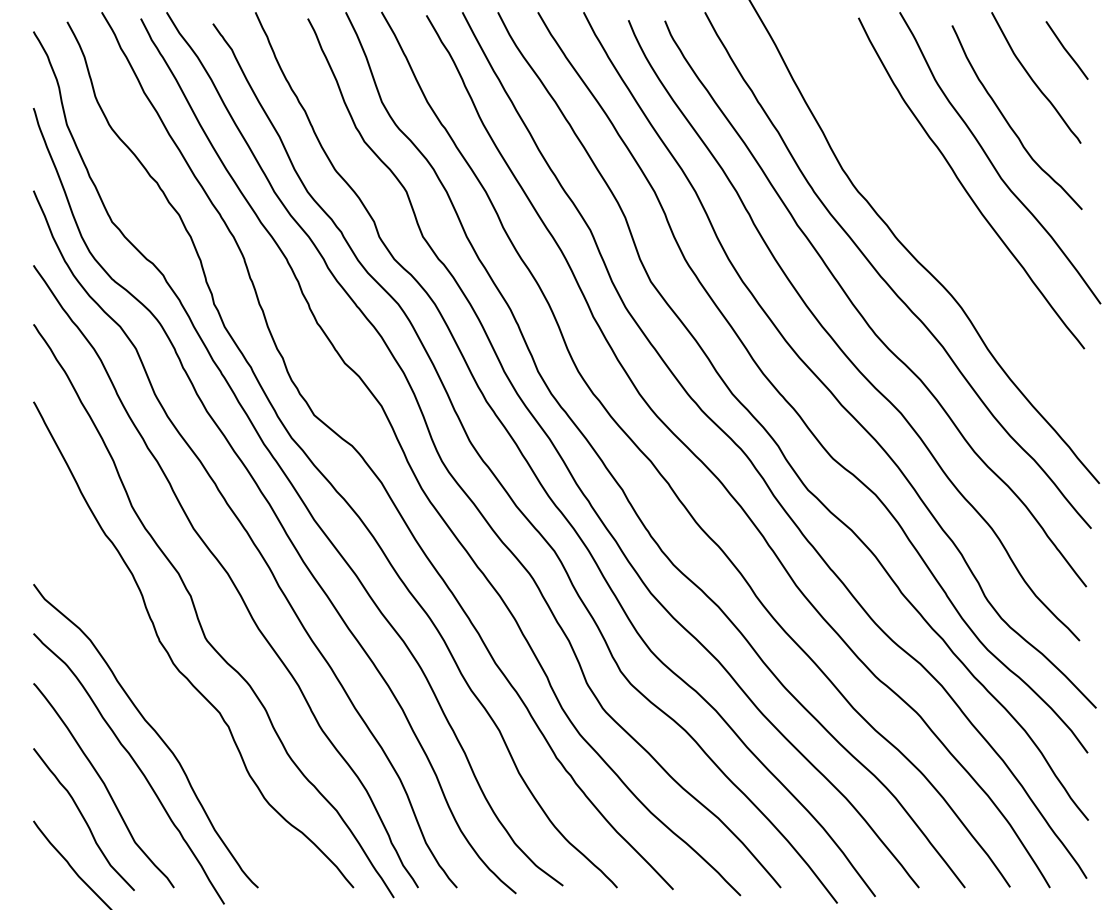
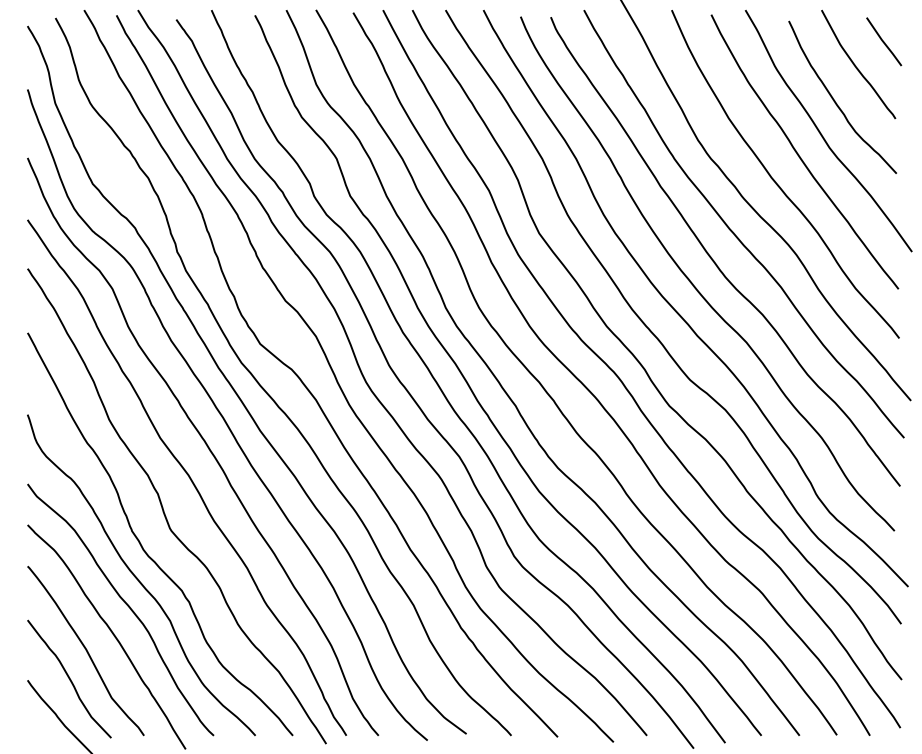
curve: (936, 217) -> (775, 180), added
curve: (167, 698) -> (138, 578), added

